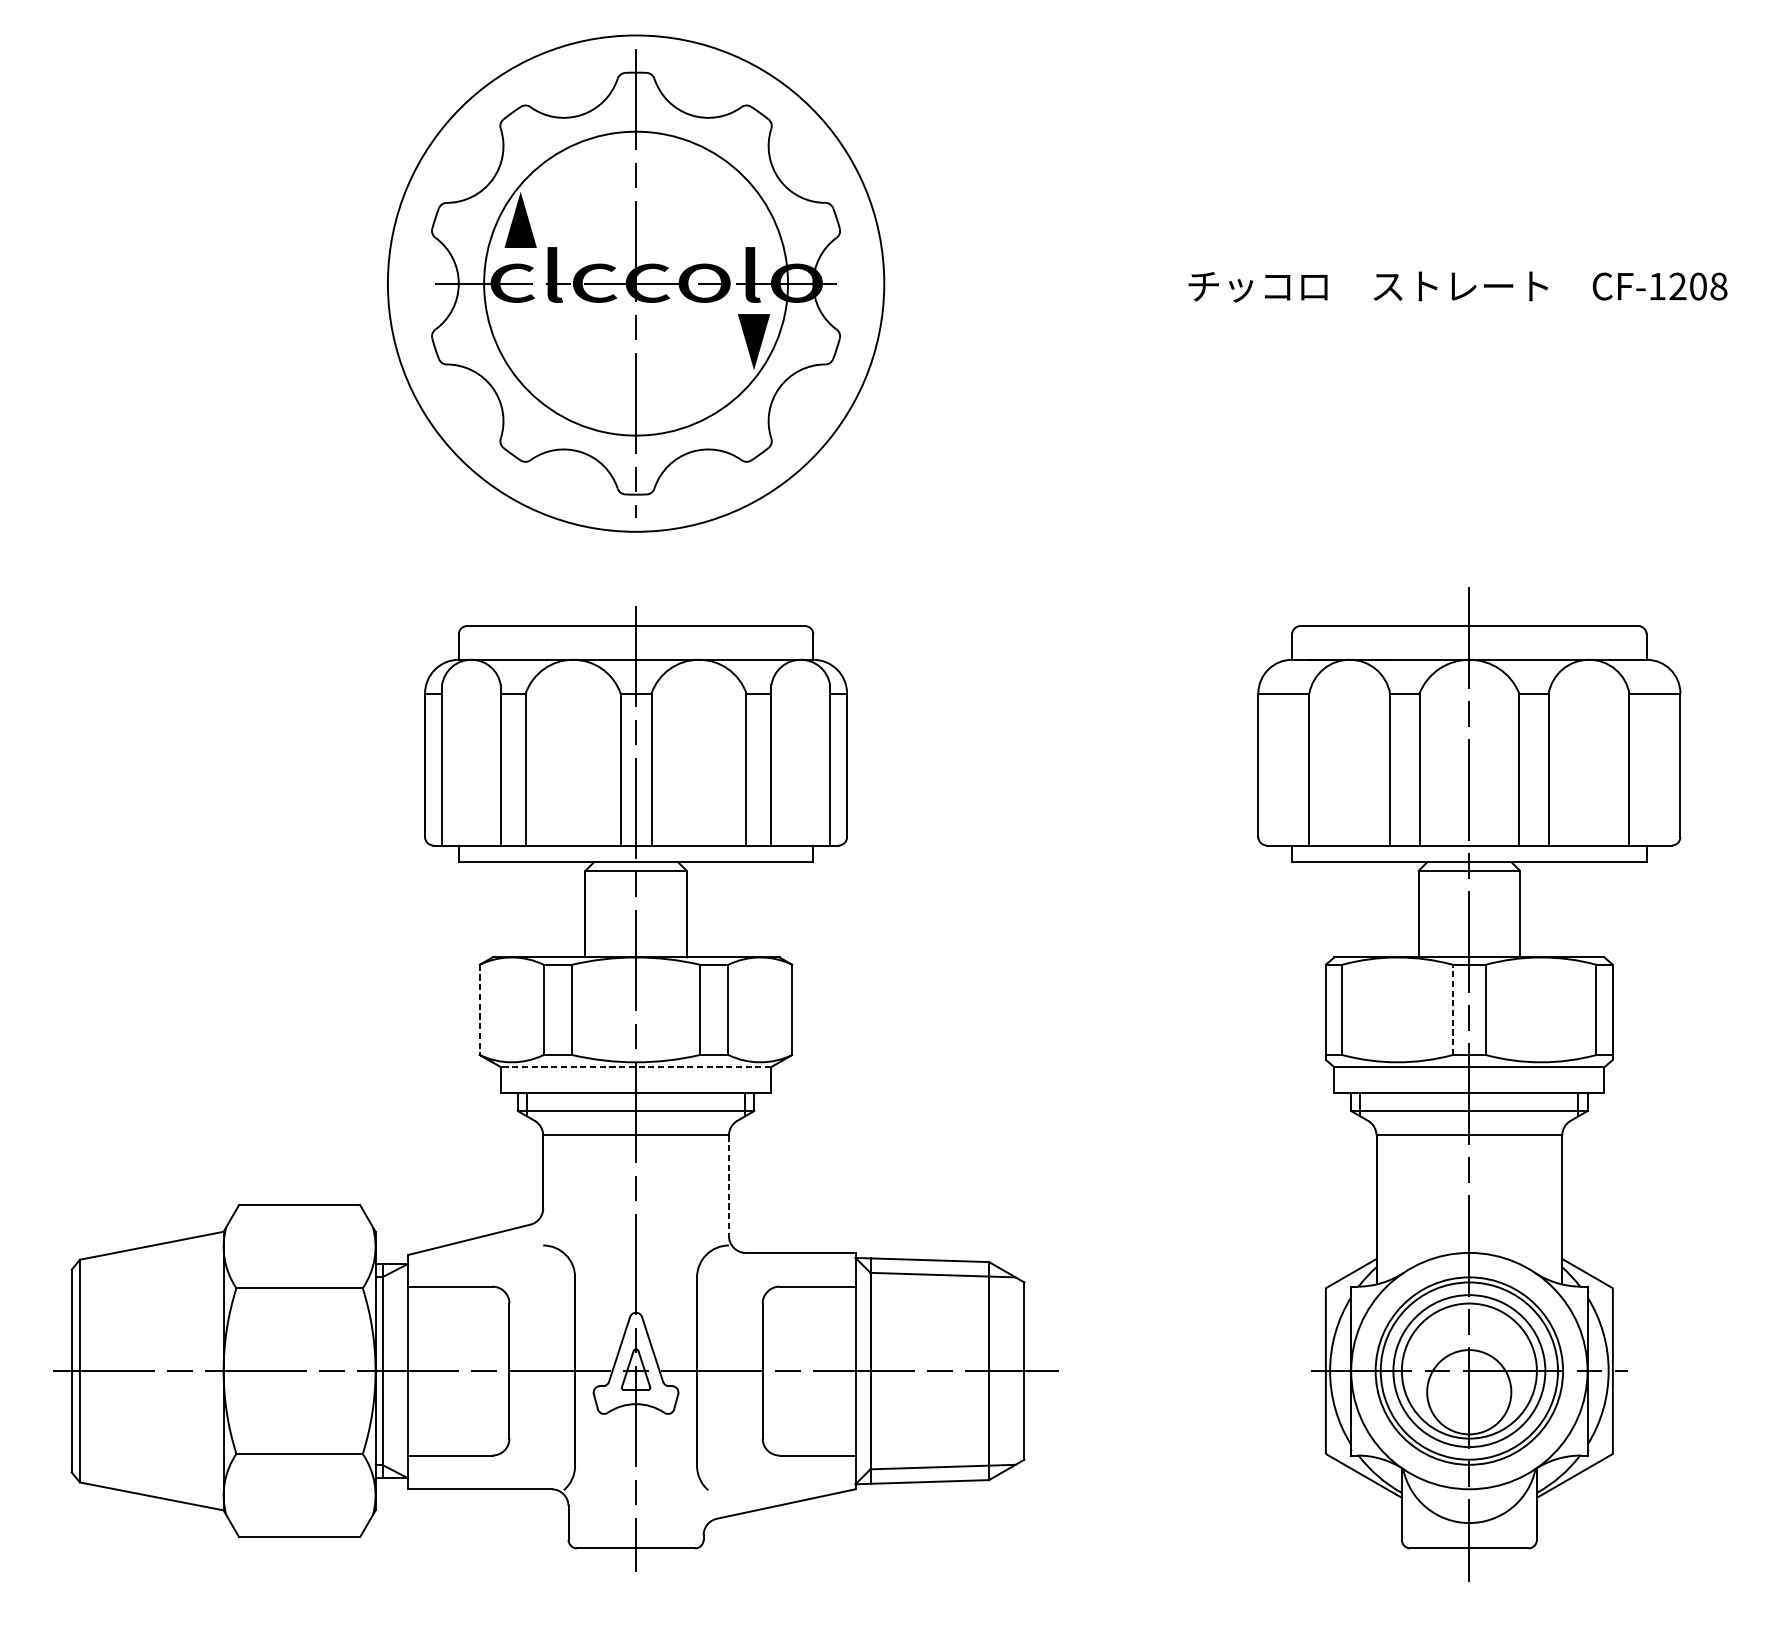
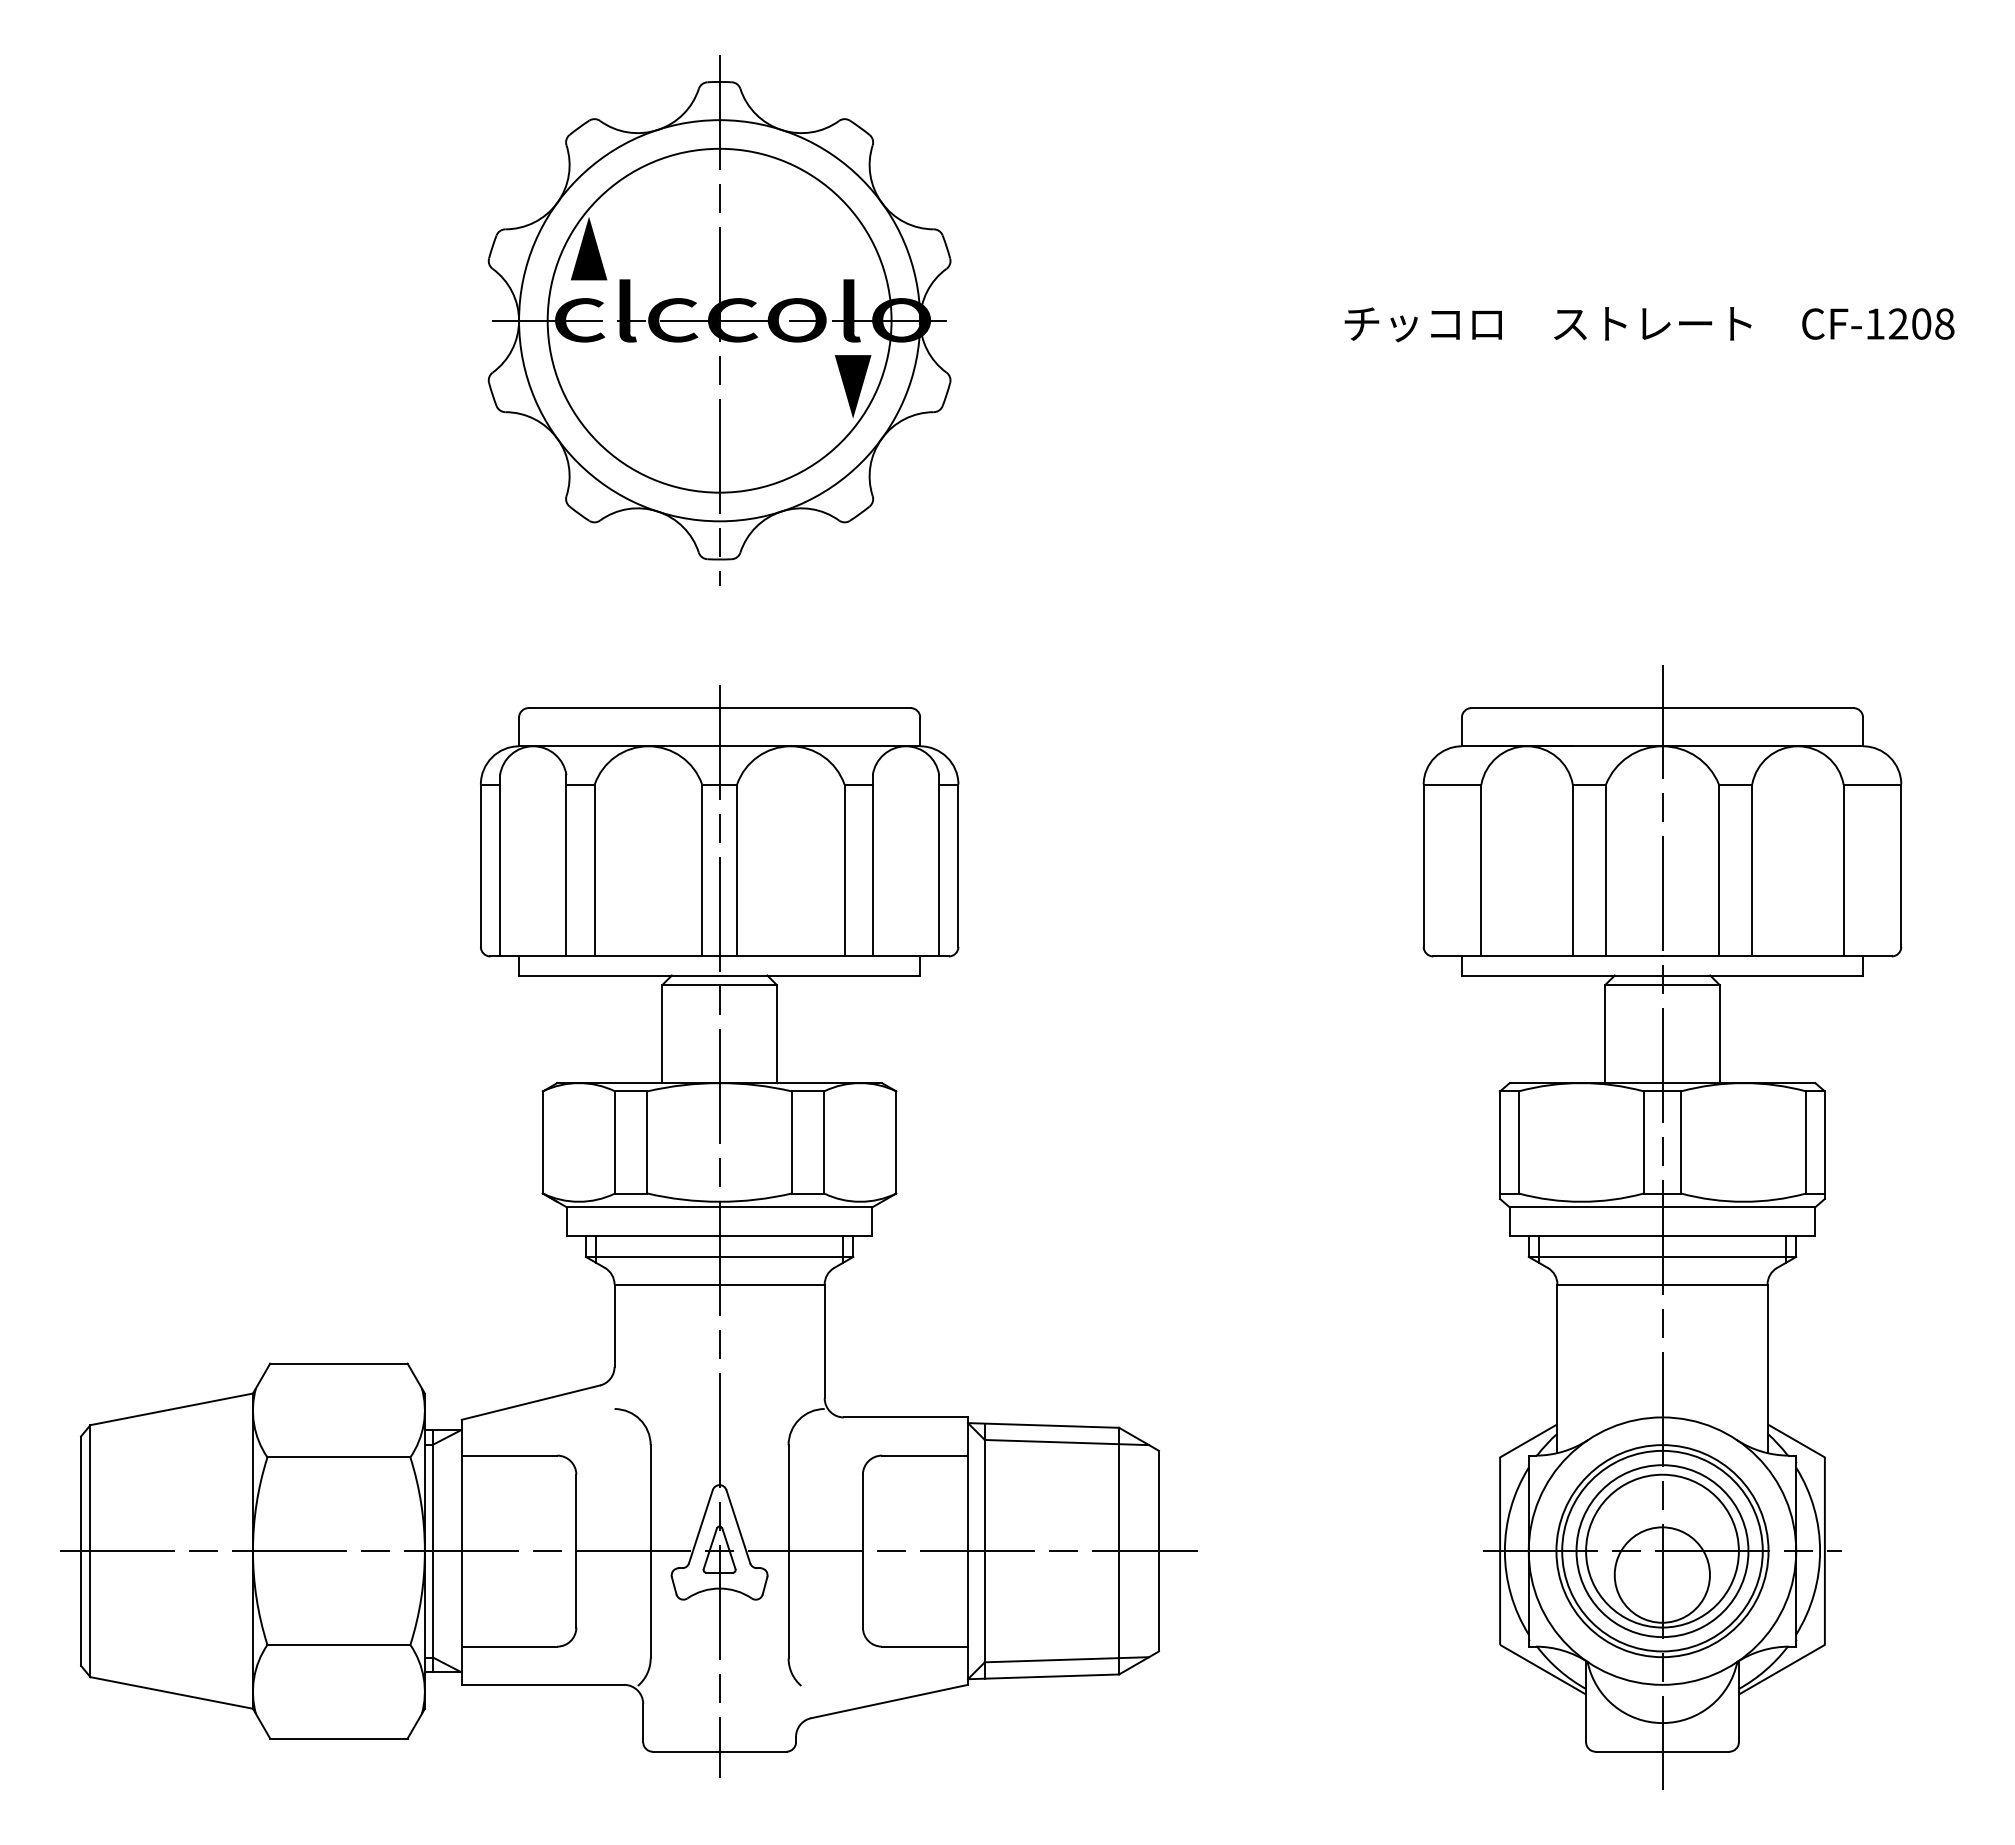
circle: (635, 283) -> (719, 320), size x0.71
line: (479, 1009) -> (542, 1142), dashed -> solid
line: (1452, 1009) -> (1643, 1141), dashed -> solid
line: (635, 1067) -> (719, 1207), dashed -> solid
line: (728, 1185) -> (824, 1341), dashed -> solid

